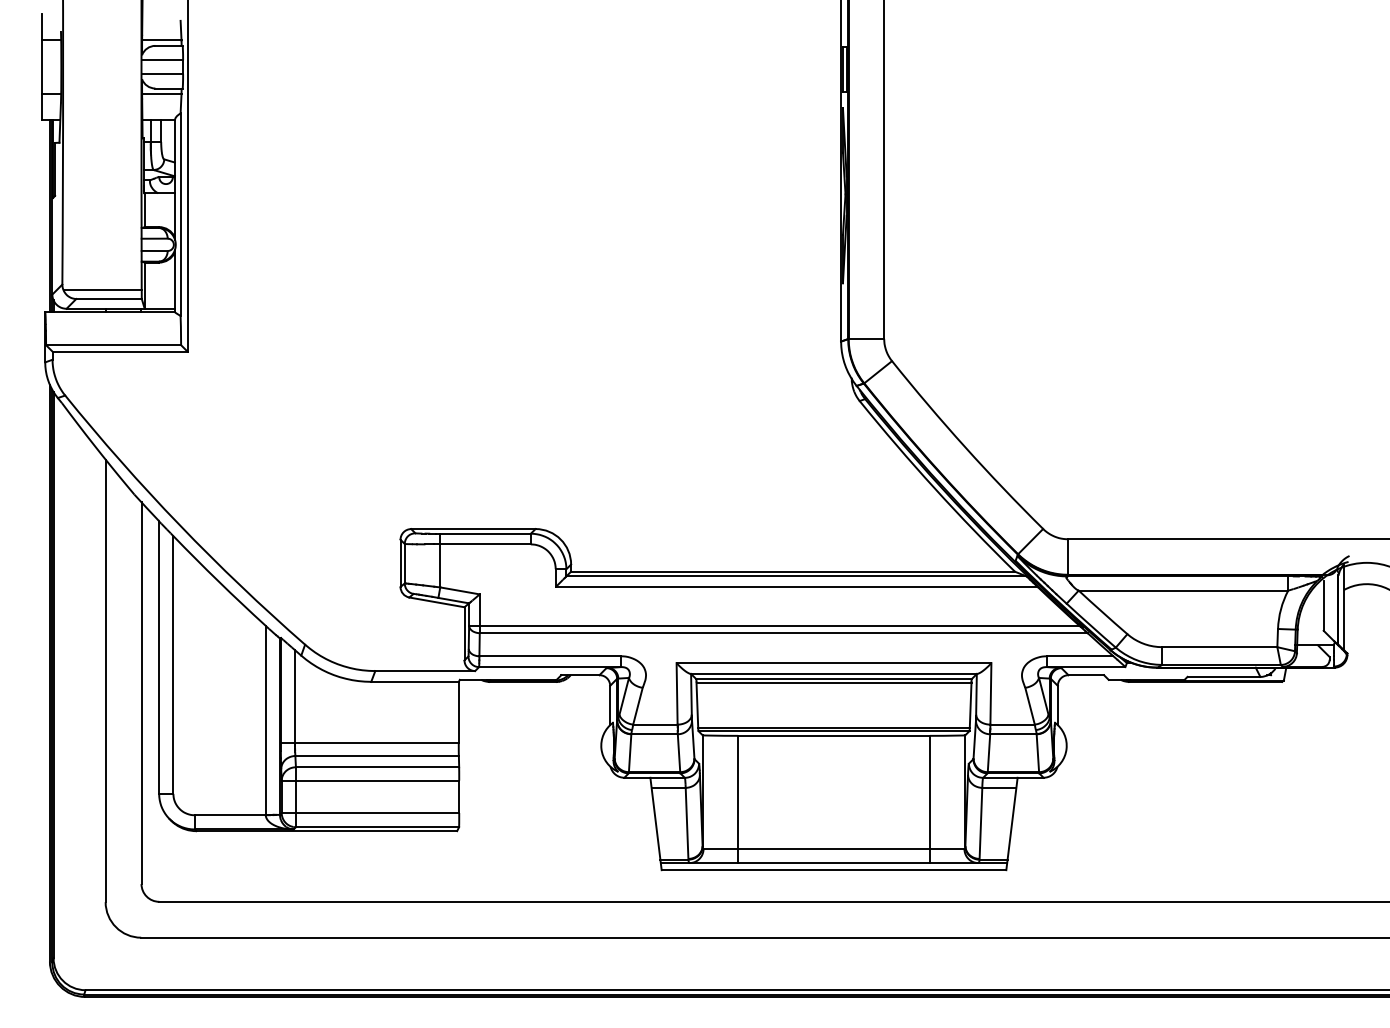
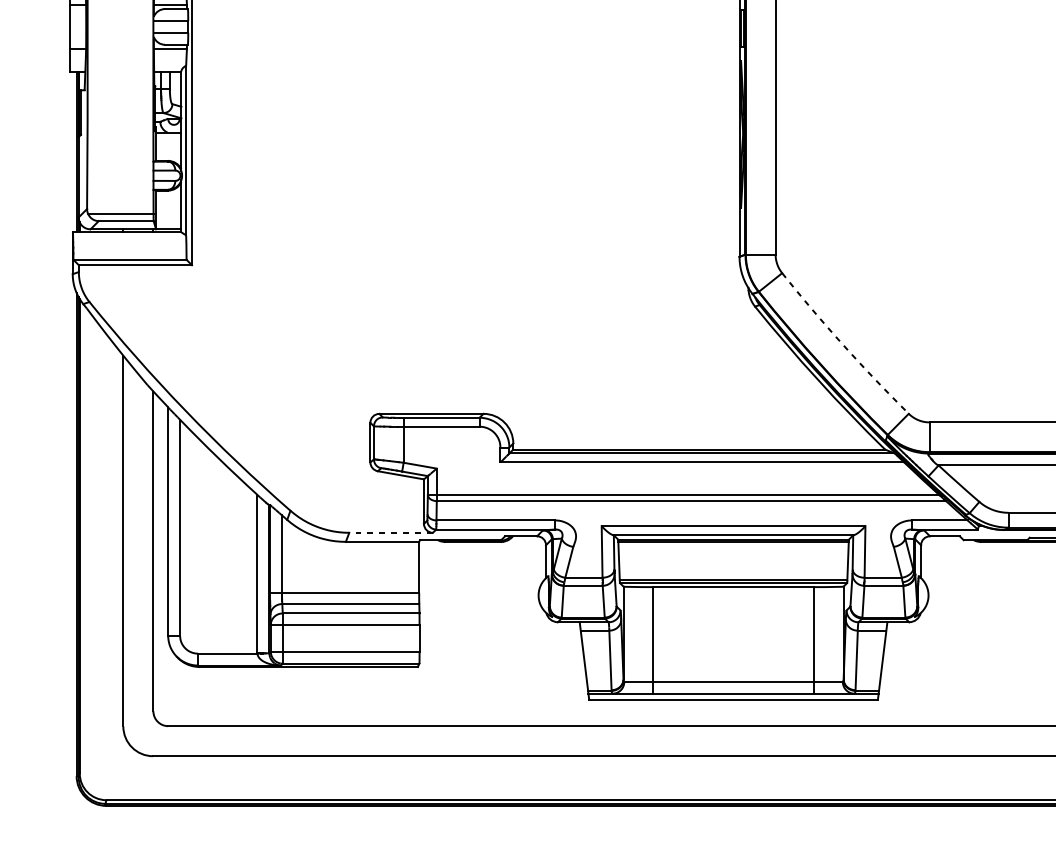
arc: (965, 447) -> (843, 345), solid -> dashed
line: (425, 671) -> (391, 533), solid -> dashed

